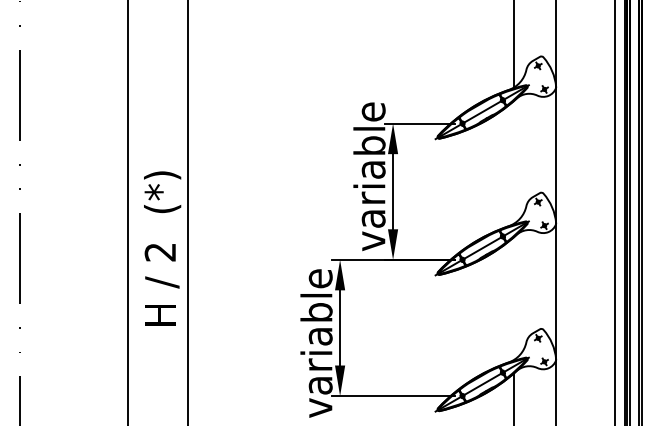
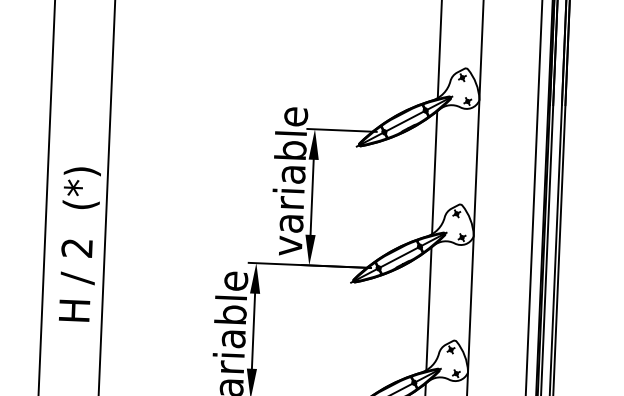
line: (514, 161) -> (434, 172), added
line: (514, 297) -> (429, 308), added

